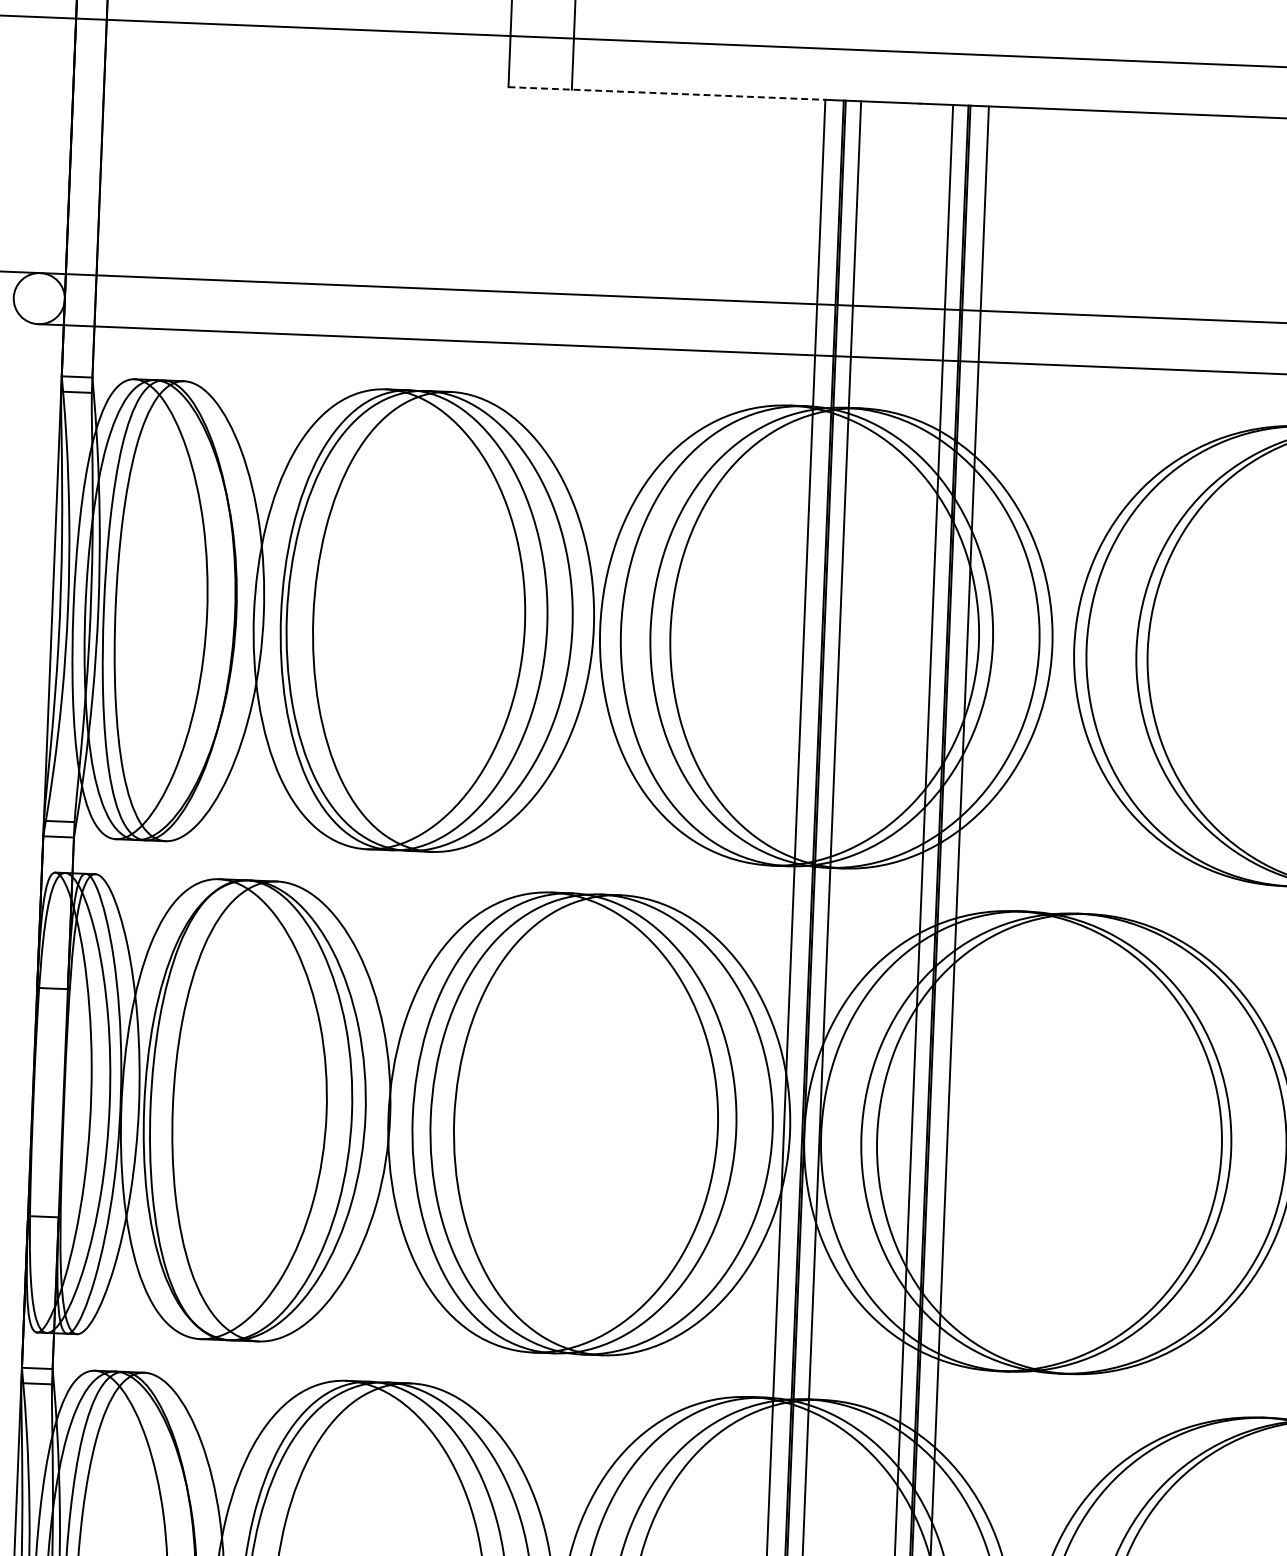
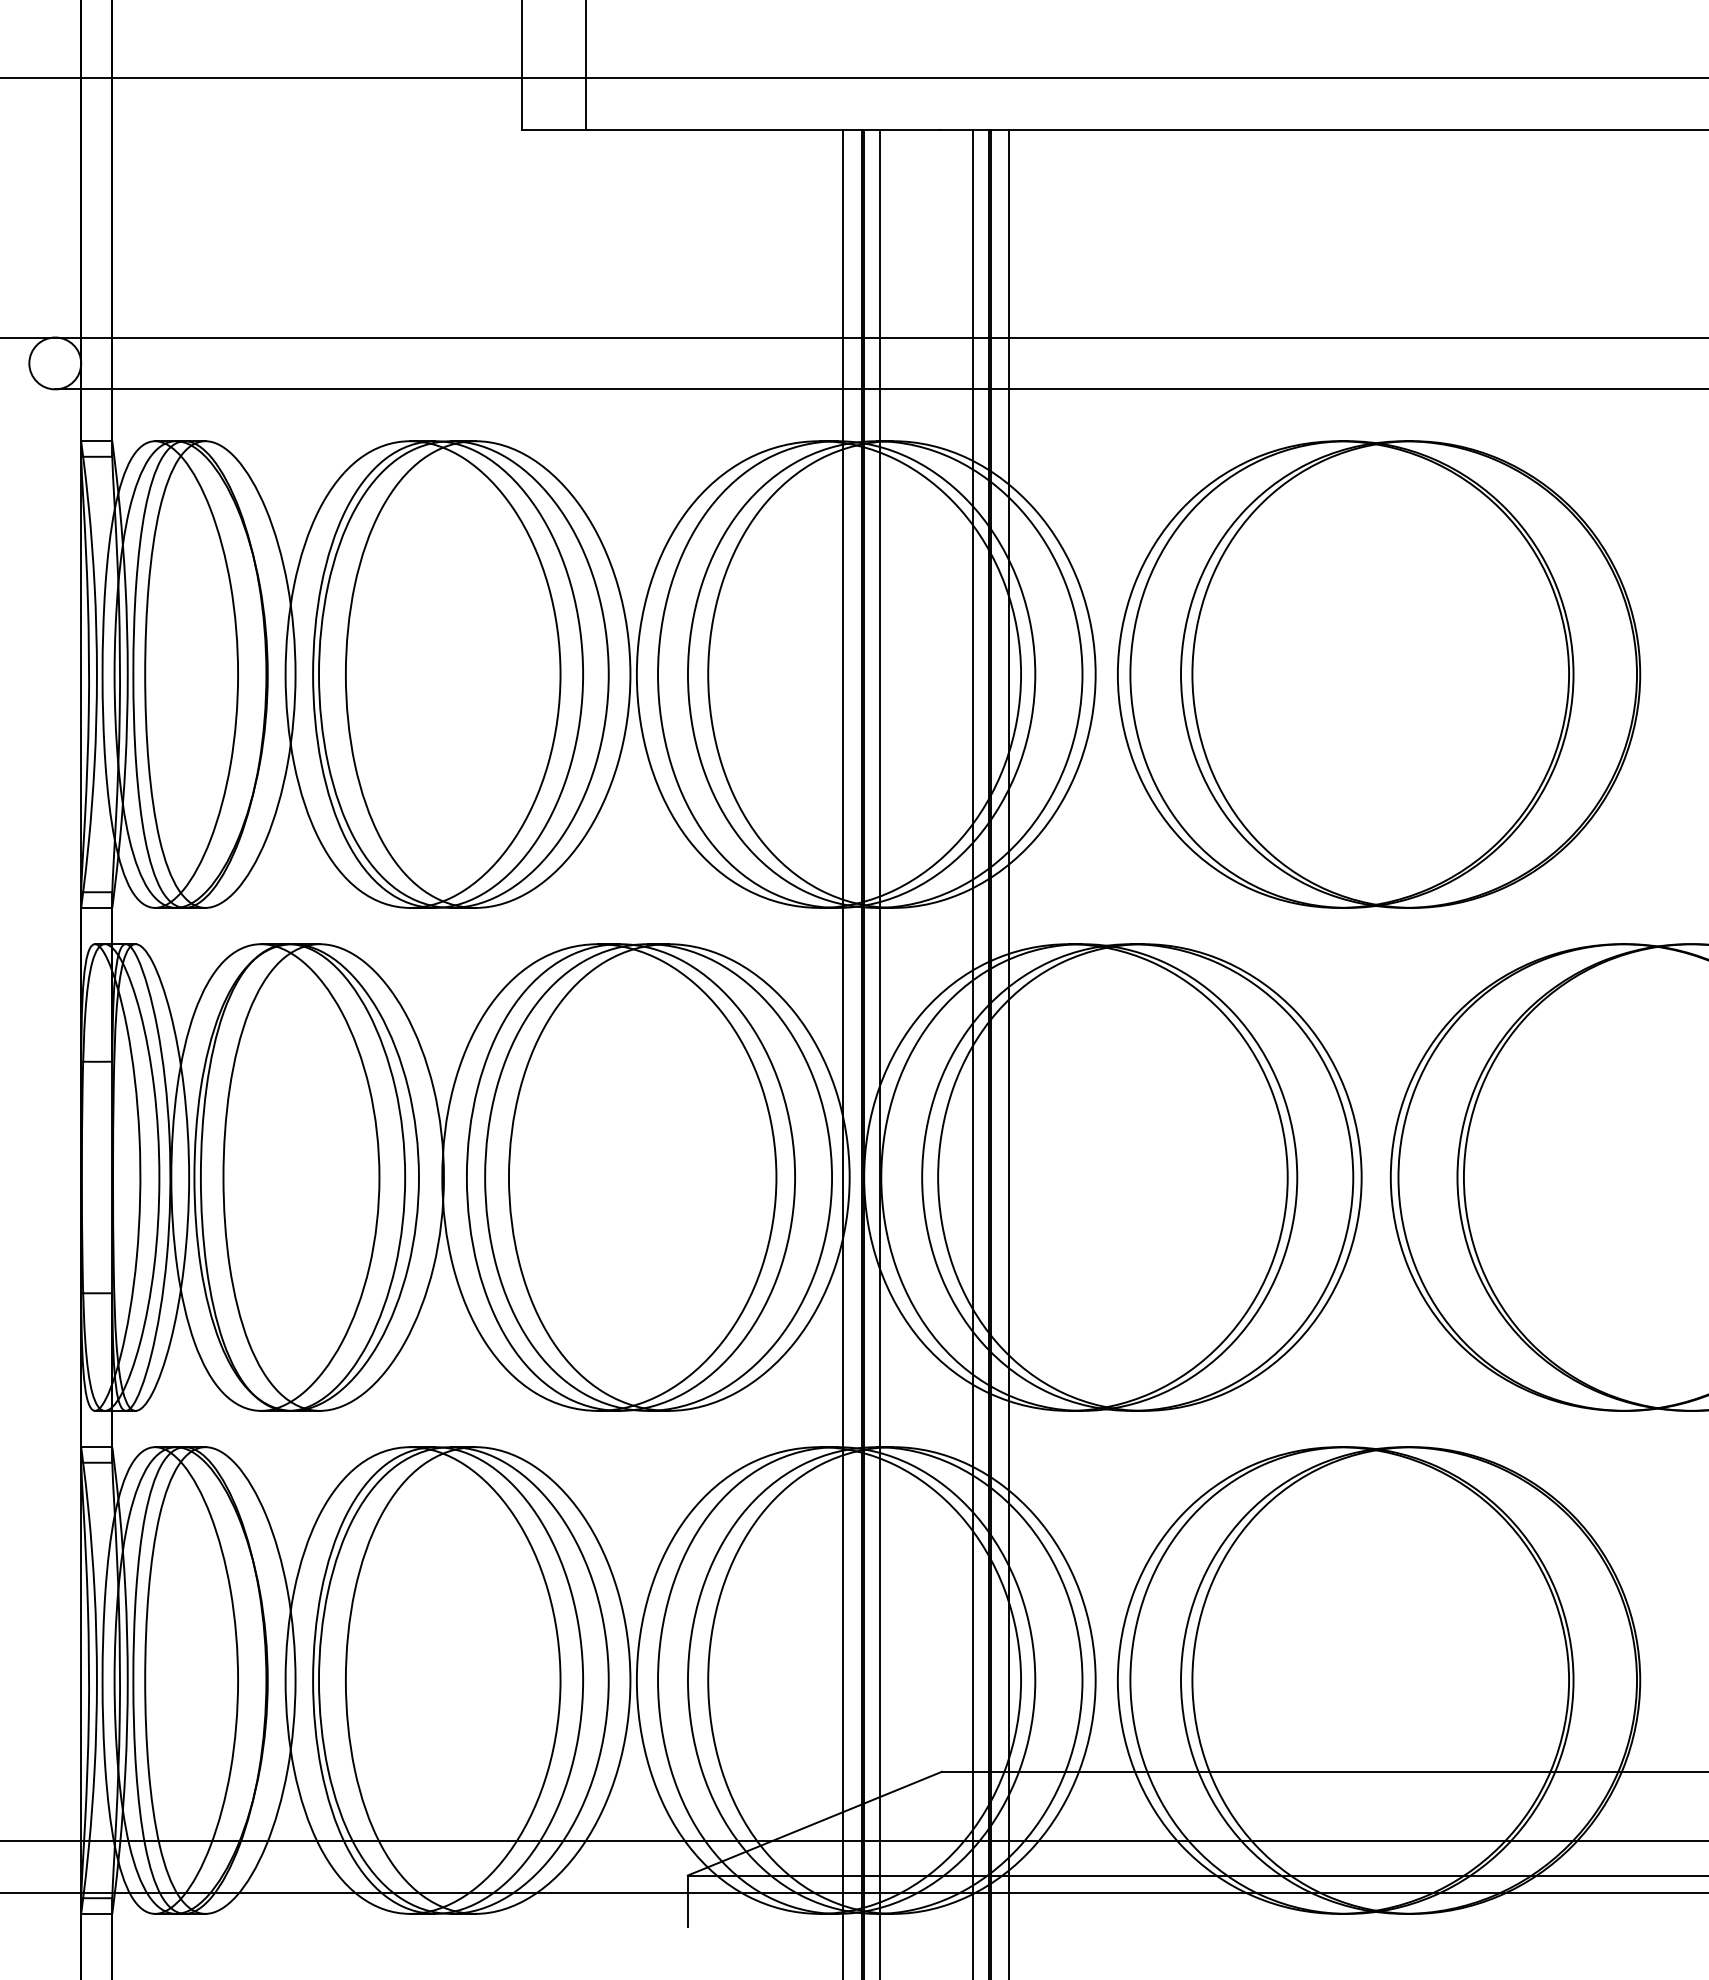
line: (666, 93) -> (682, 130), dashed -> solid

